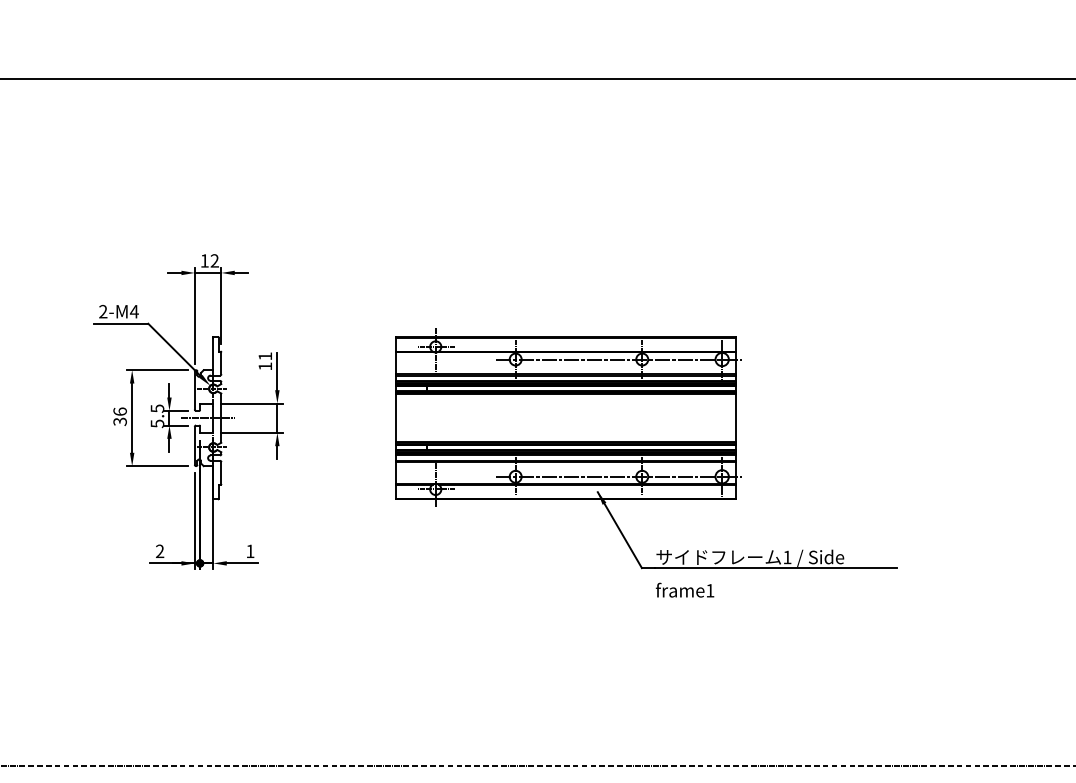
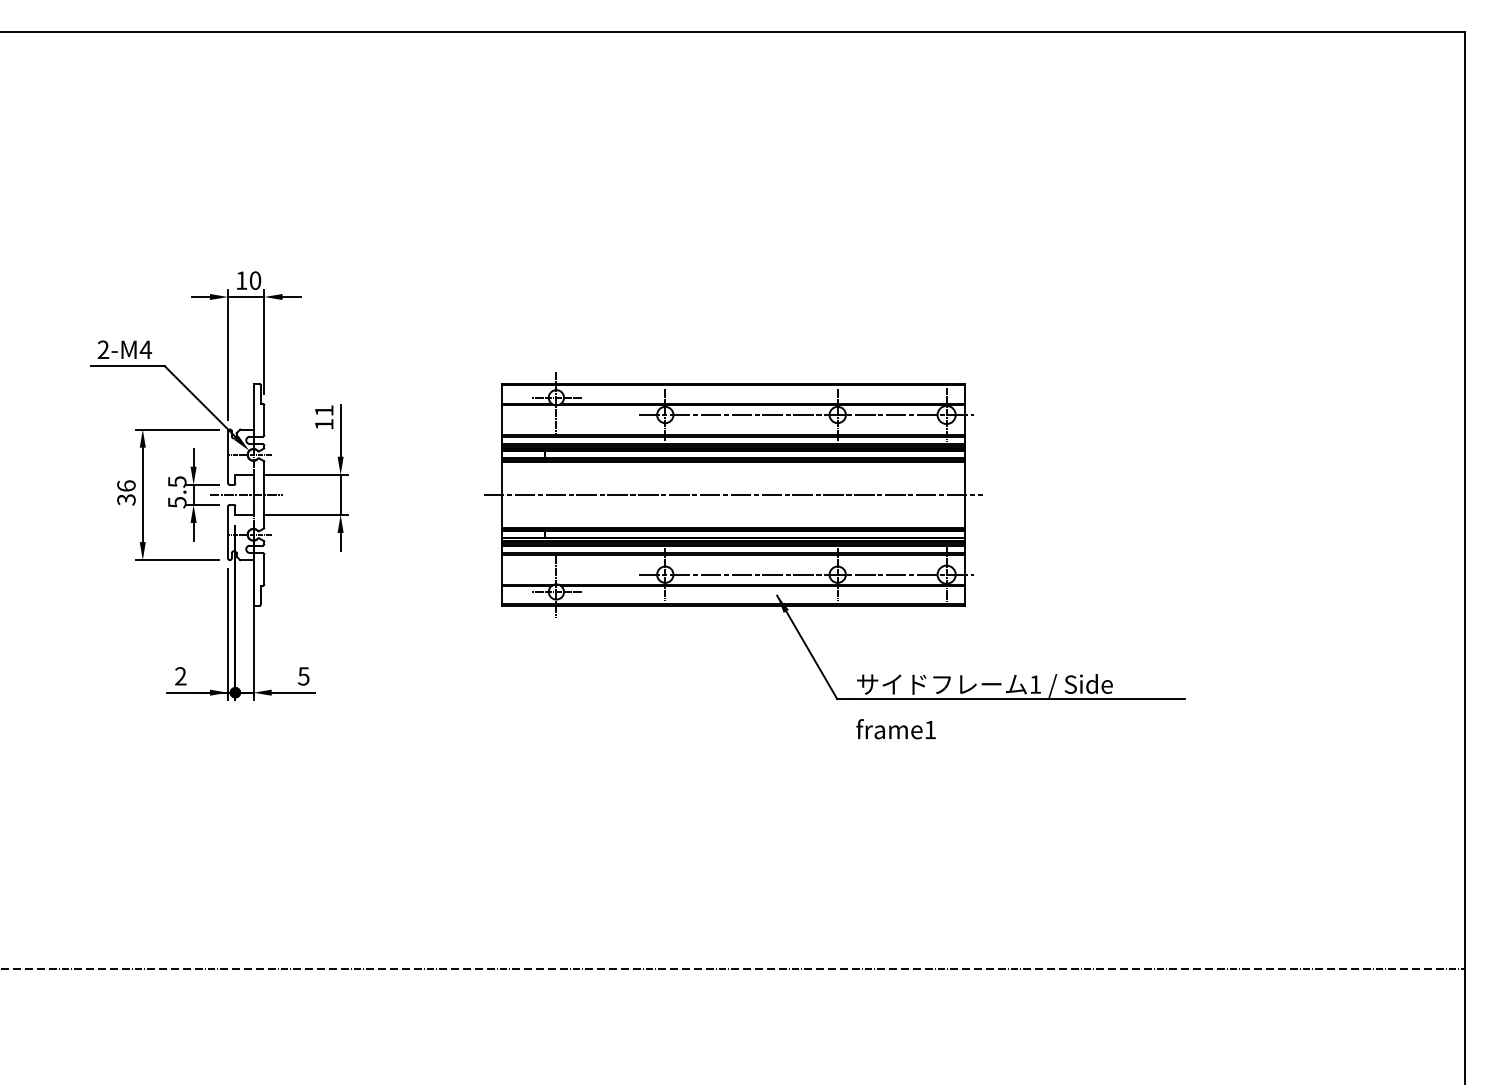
text: (214, 260) -> (255, 280), 12 -> 10
line: (565, 417) -> (732, 494), added
text: (250, 551) -> (303, 676), 1 -> 5

